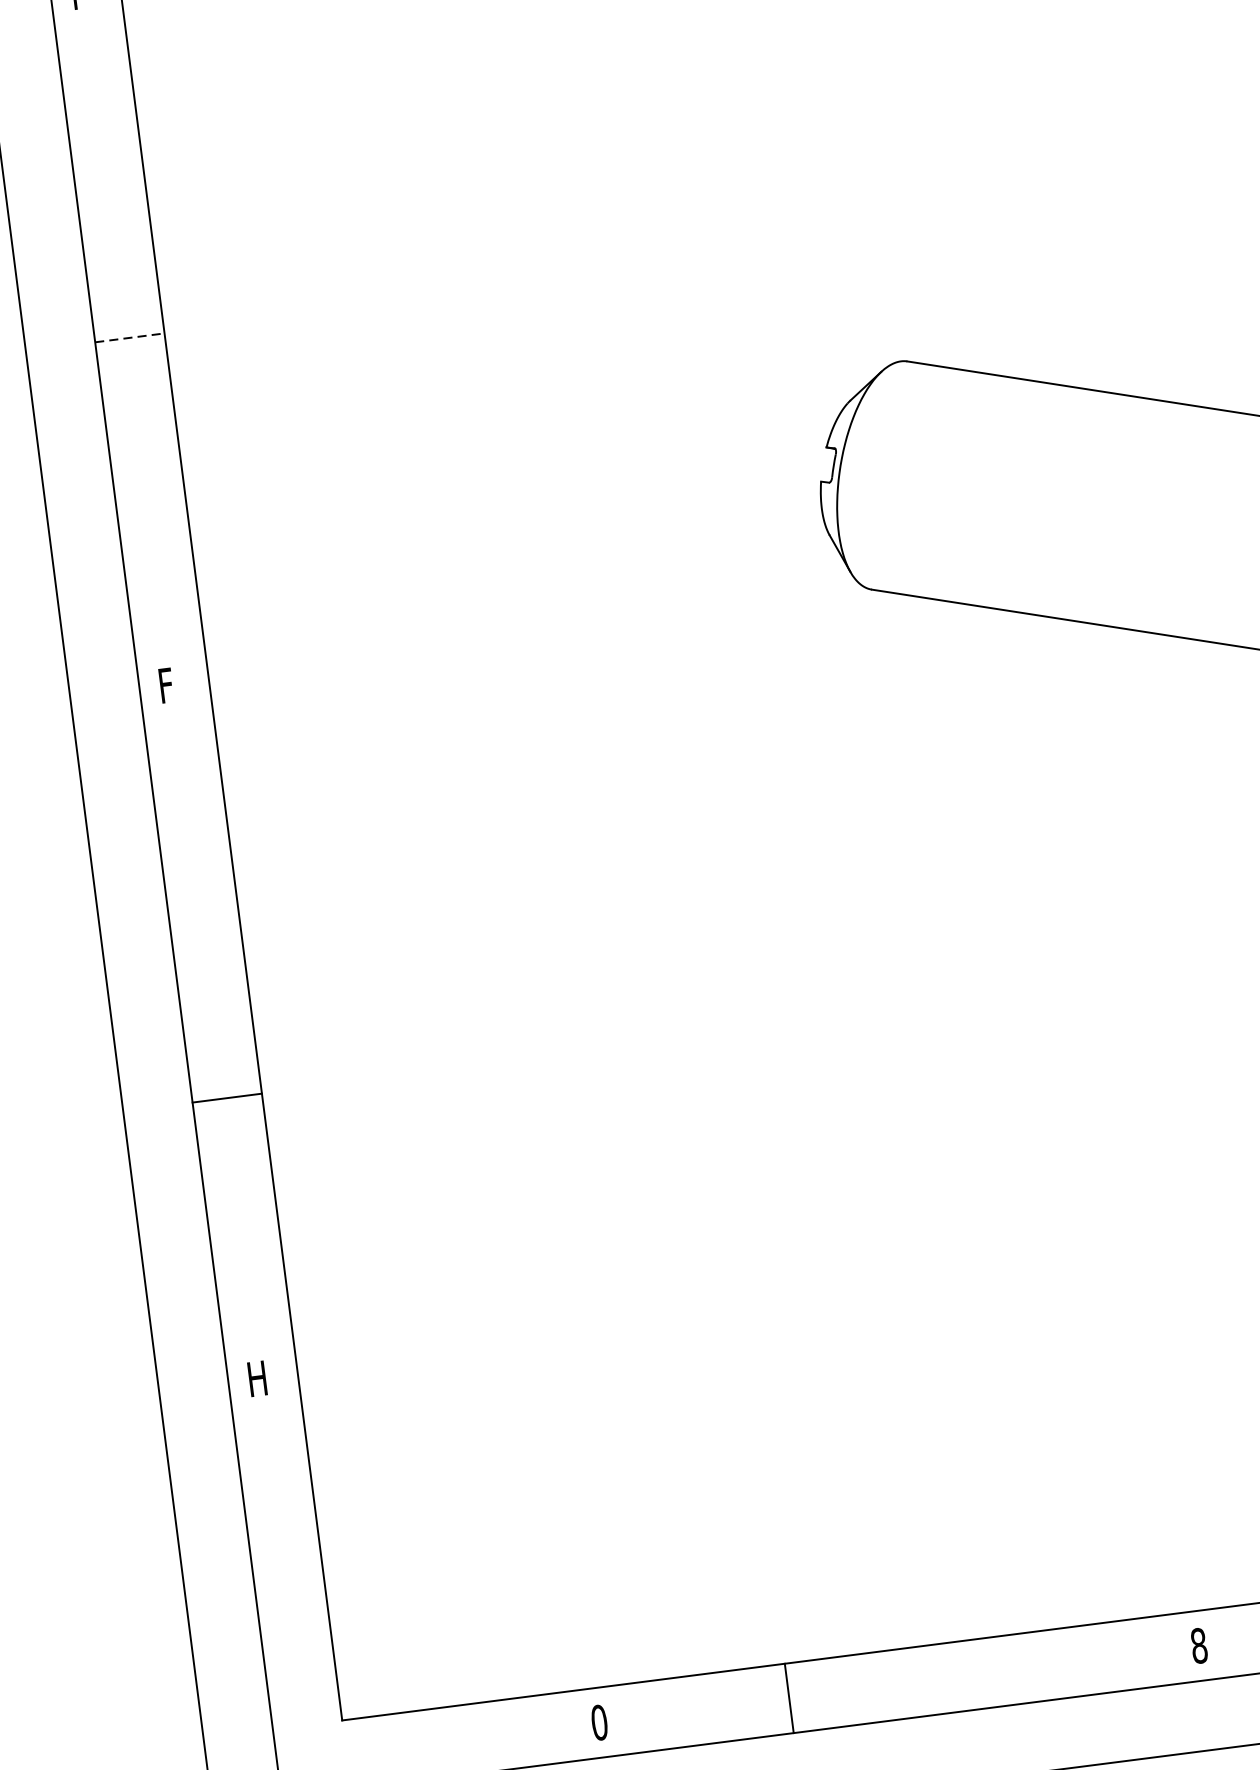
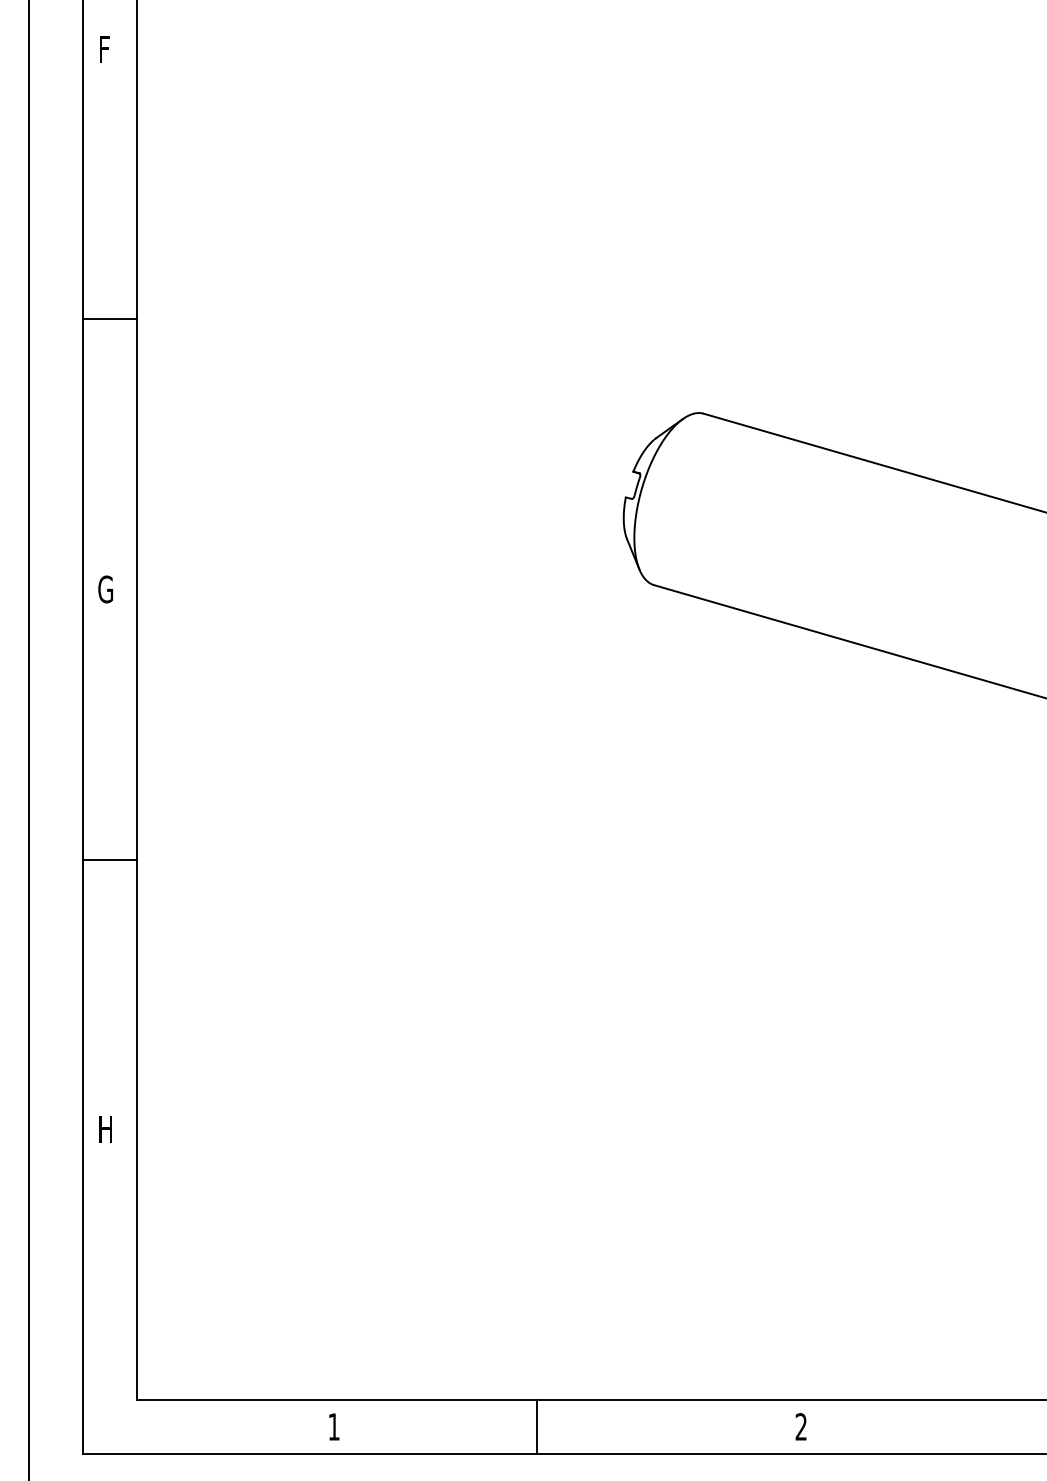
line: (130, 338) -> (110, 319), dashed -> solid
text: (168, 685) -> (105, 589), F -> G
line: (227, 1097) -> (110, 859), moved
text: (1199, 1645) -> (801, 1426), 8 -> 2
line: (788, 1697) -> (536, 1426), moved
text: (598, 1722) -> (333, 1426), 0 -> 1

